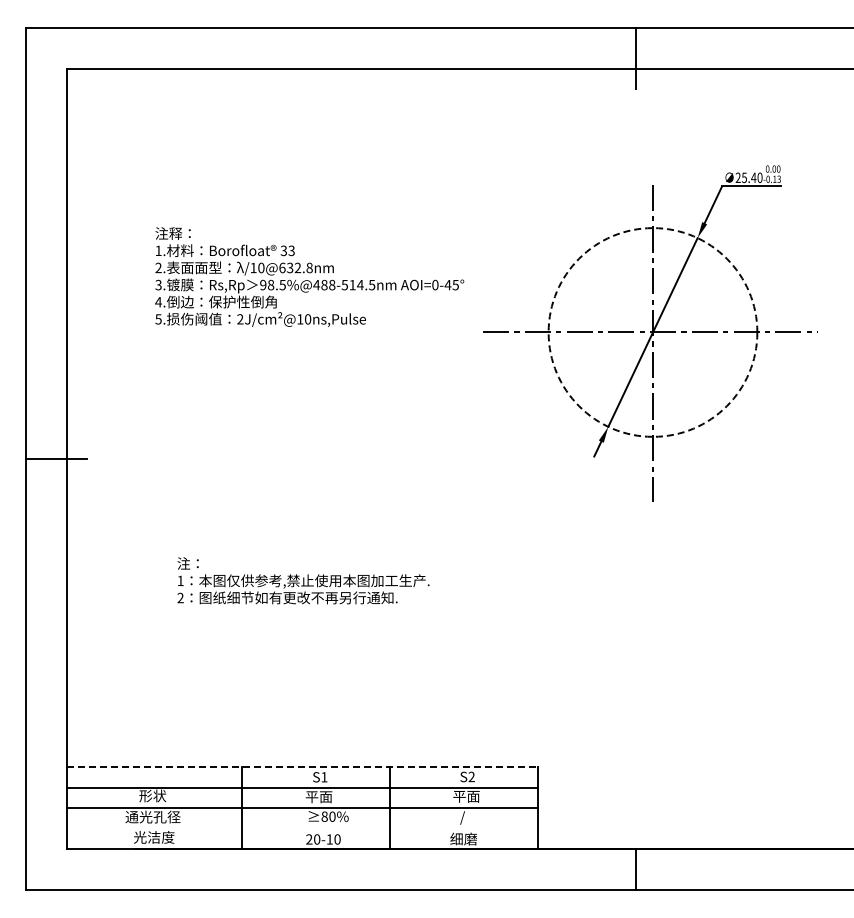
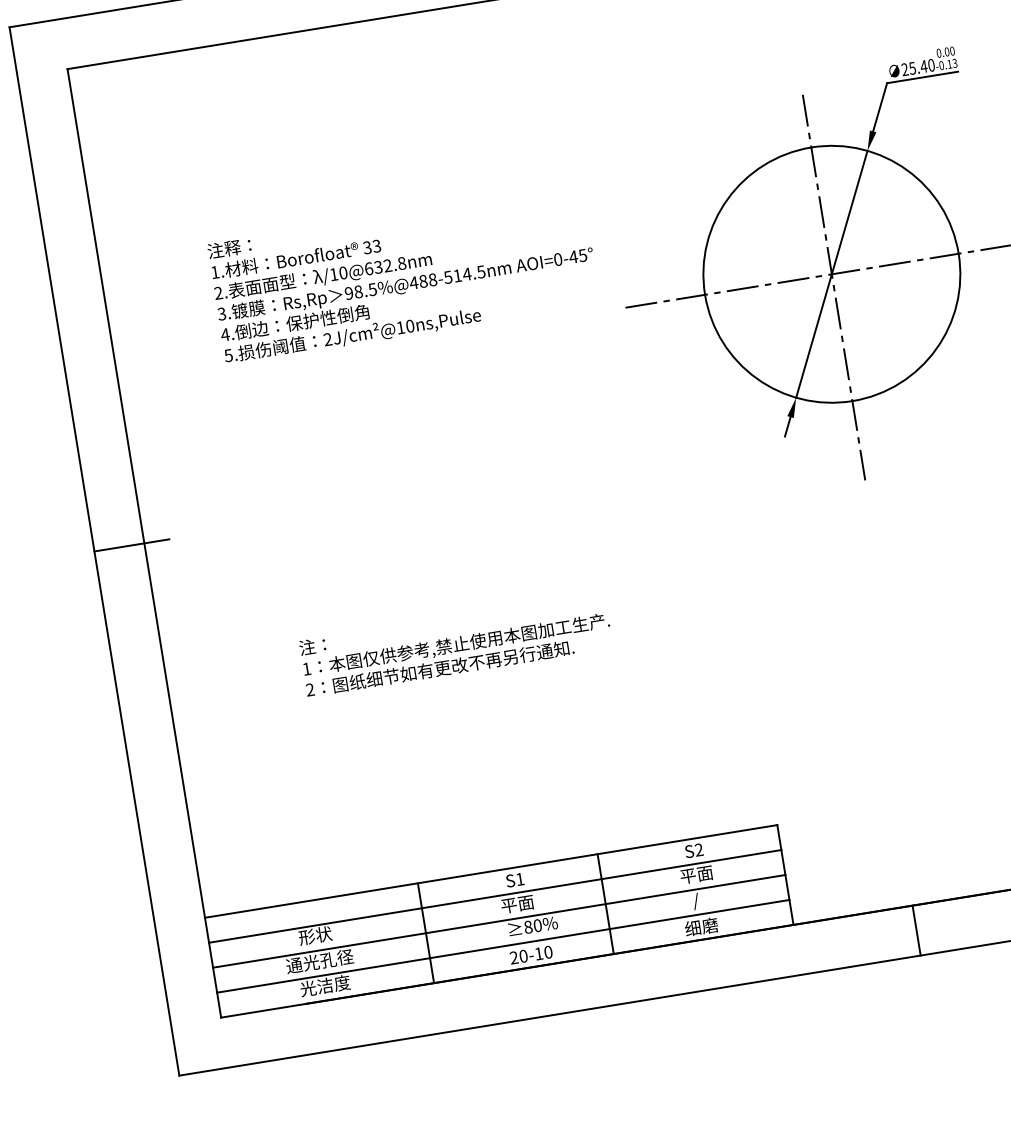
circle: (652, 332) -> (831, 274), dashed -> solid
line: (302, 767) -> (491, 871), dashed -> solid
line: (301, 828) -> (502, 946), added

